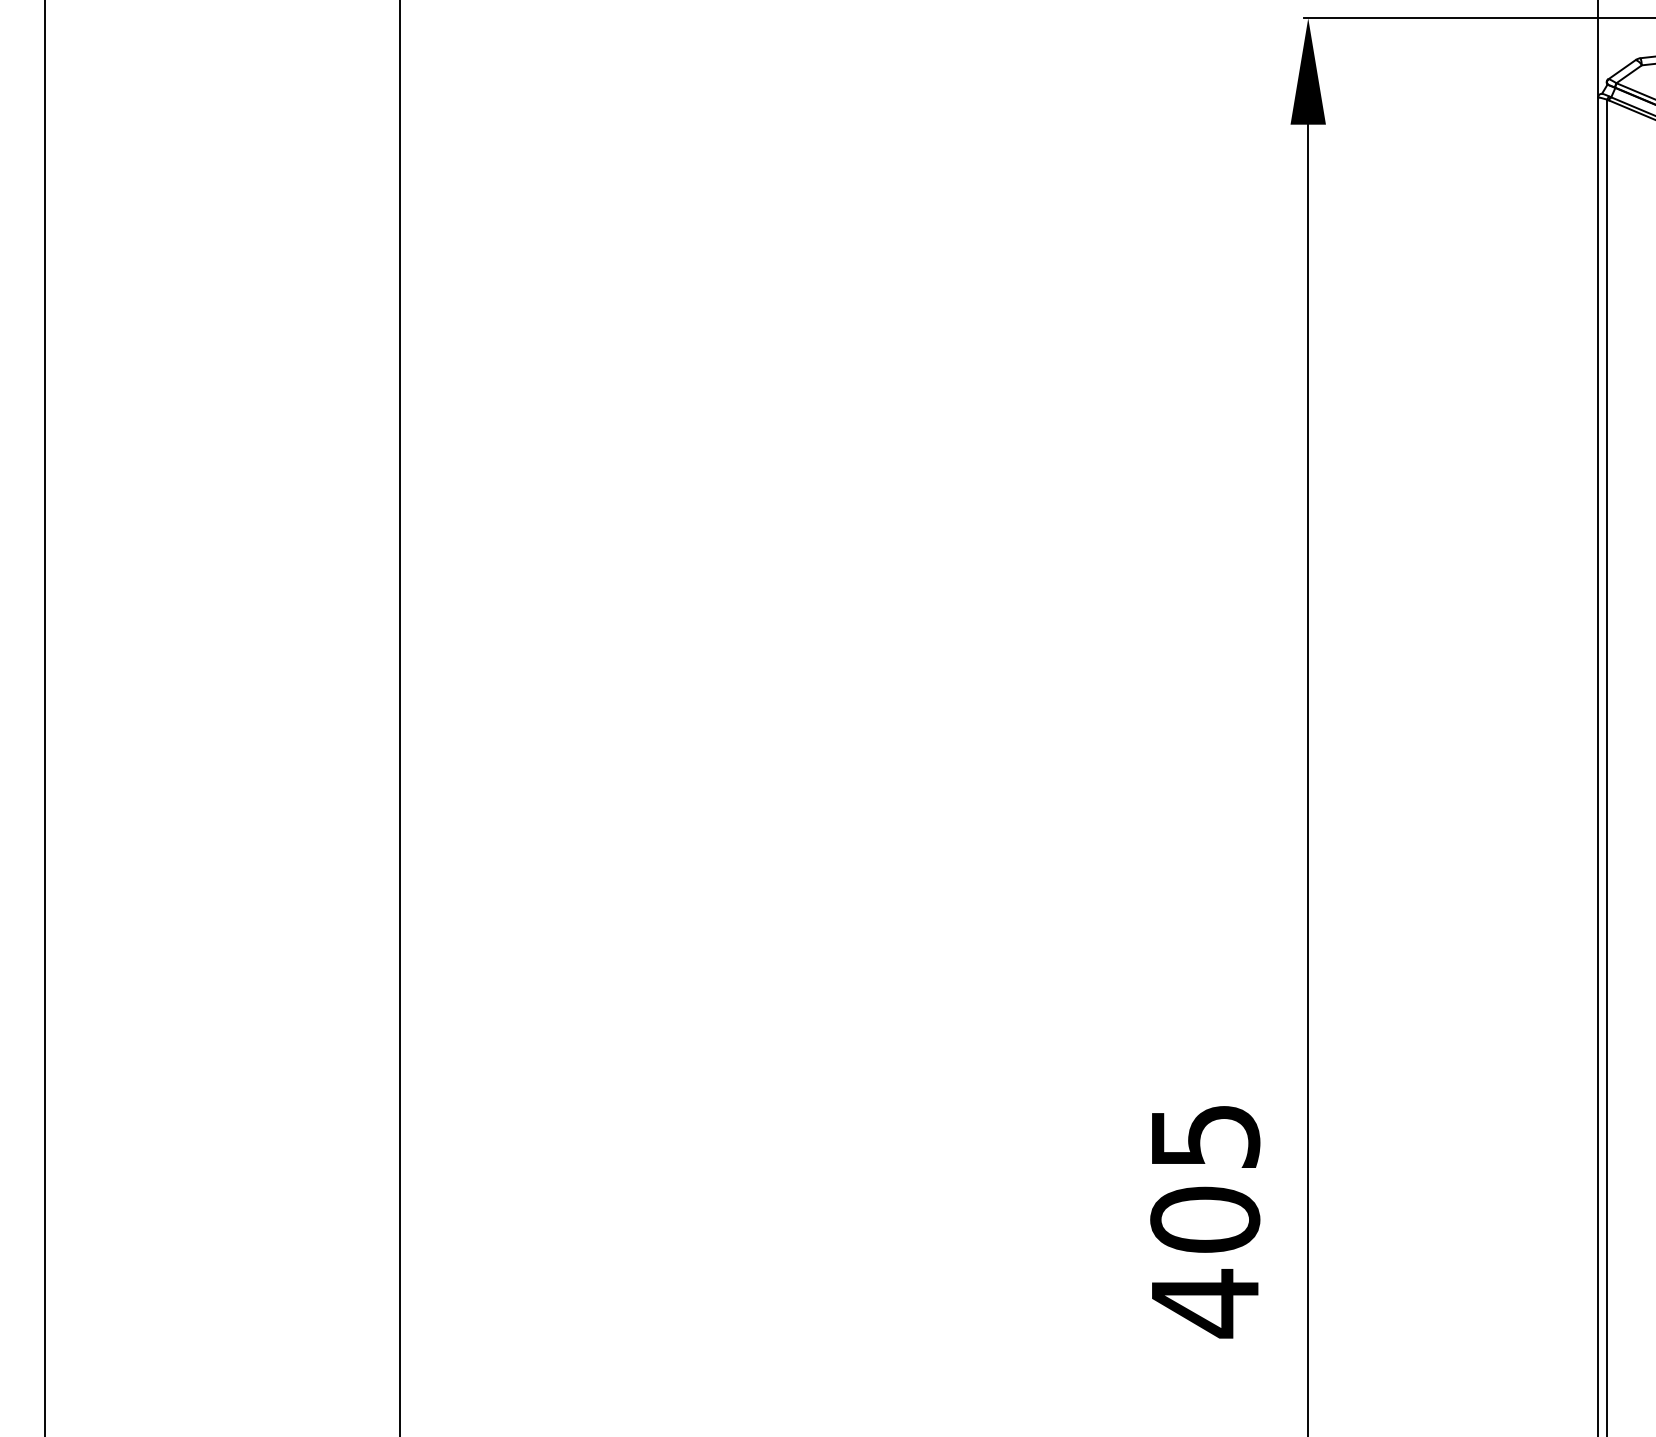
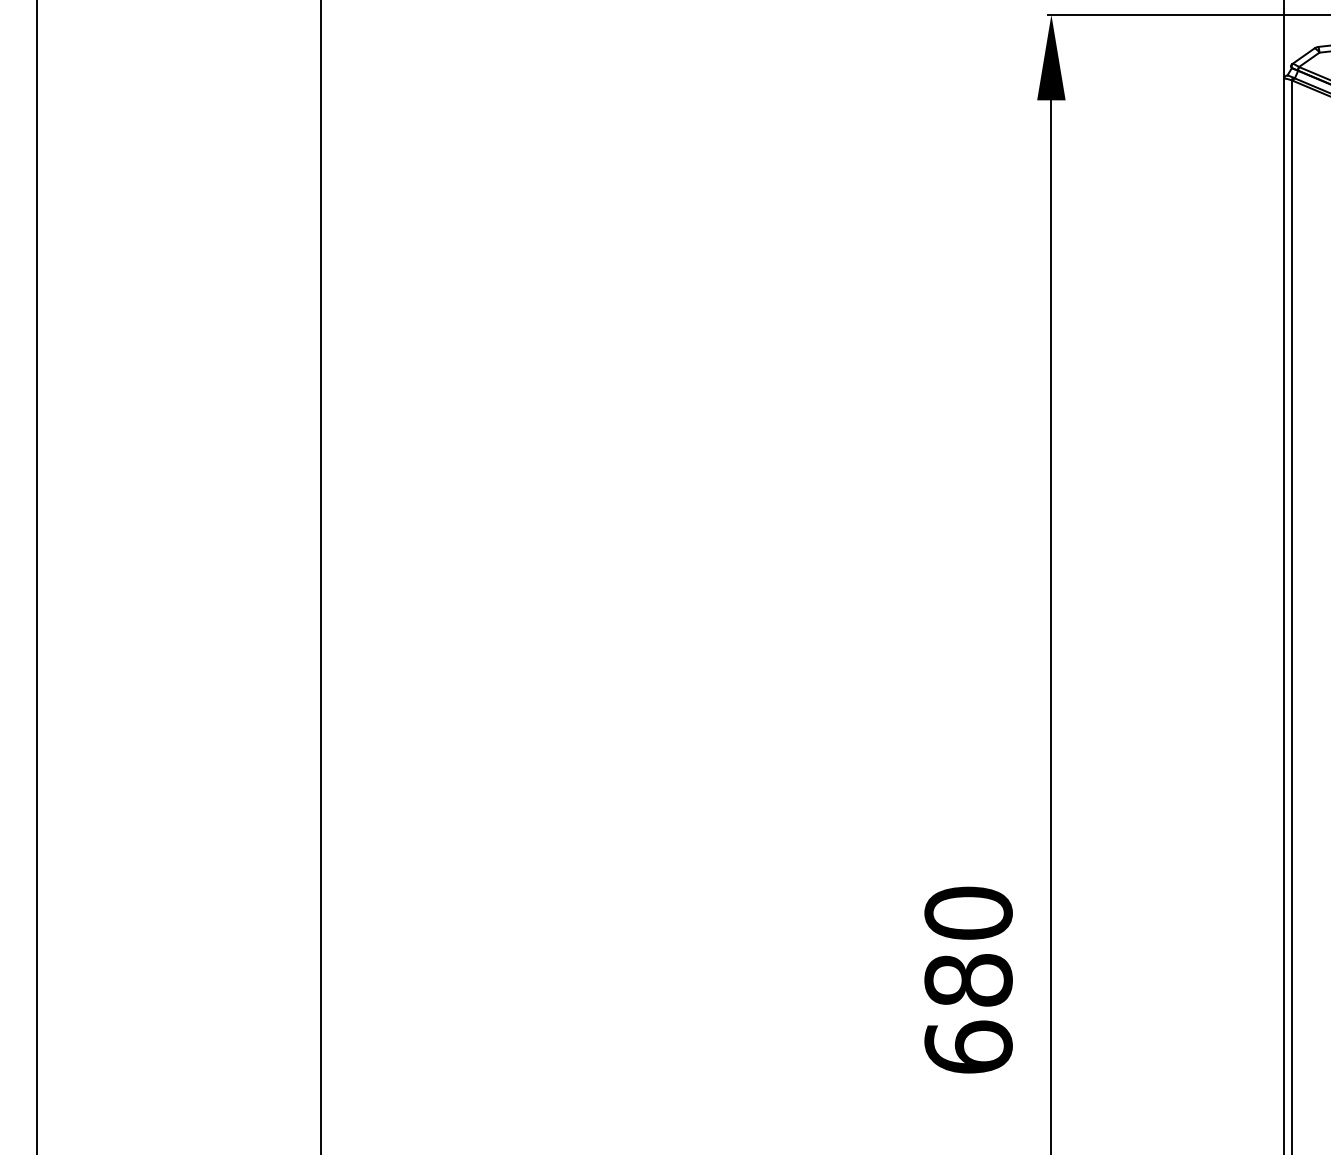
text: (1205, 1220) -> (968, 980), 405 -> 680

